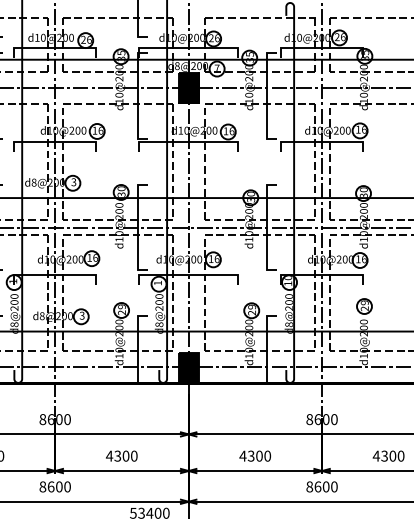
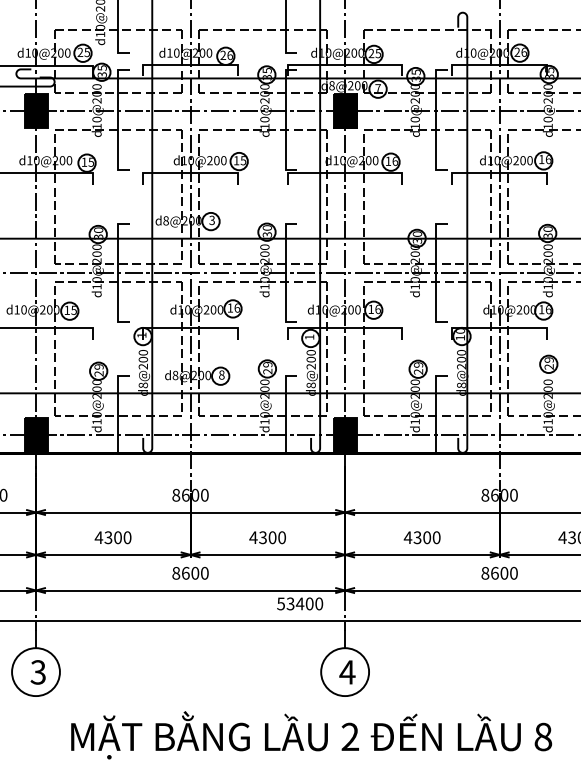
text: (216, 38) -> (377, 53), 26 -> 25
text: (100, 130) -> (243, 160), 16 -> 15
text: (81, 315) -> (221, 374), 3 -> 8

